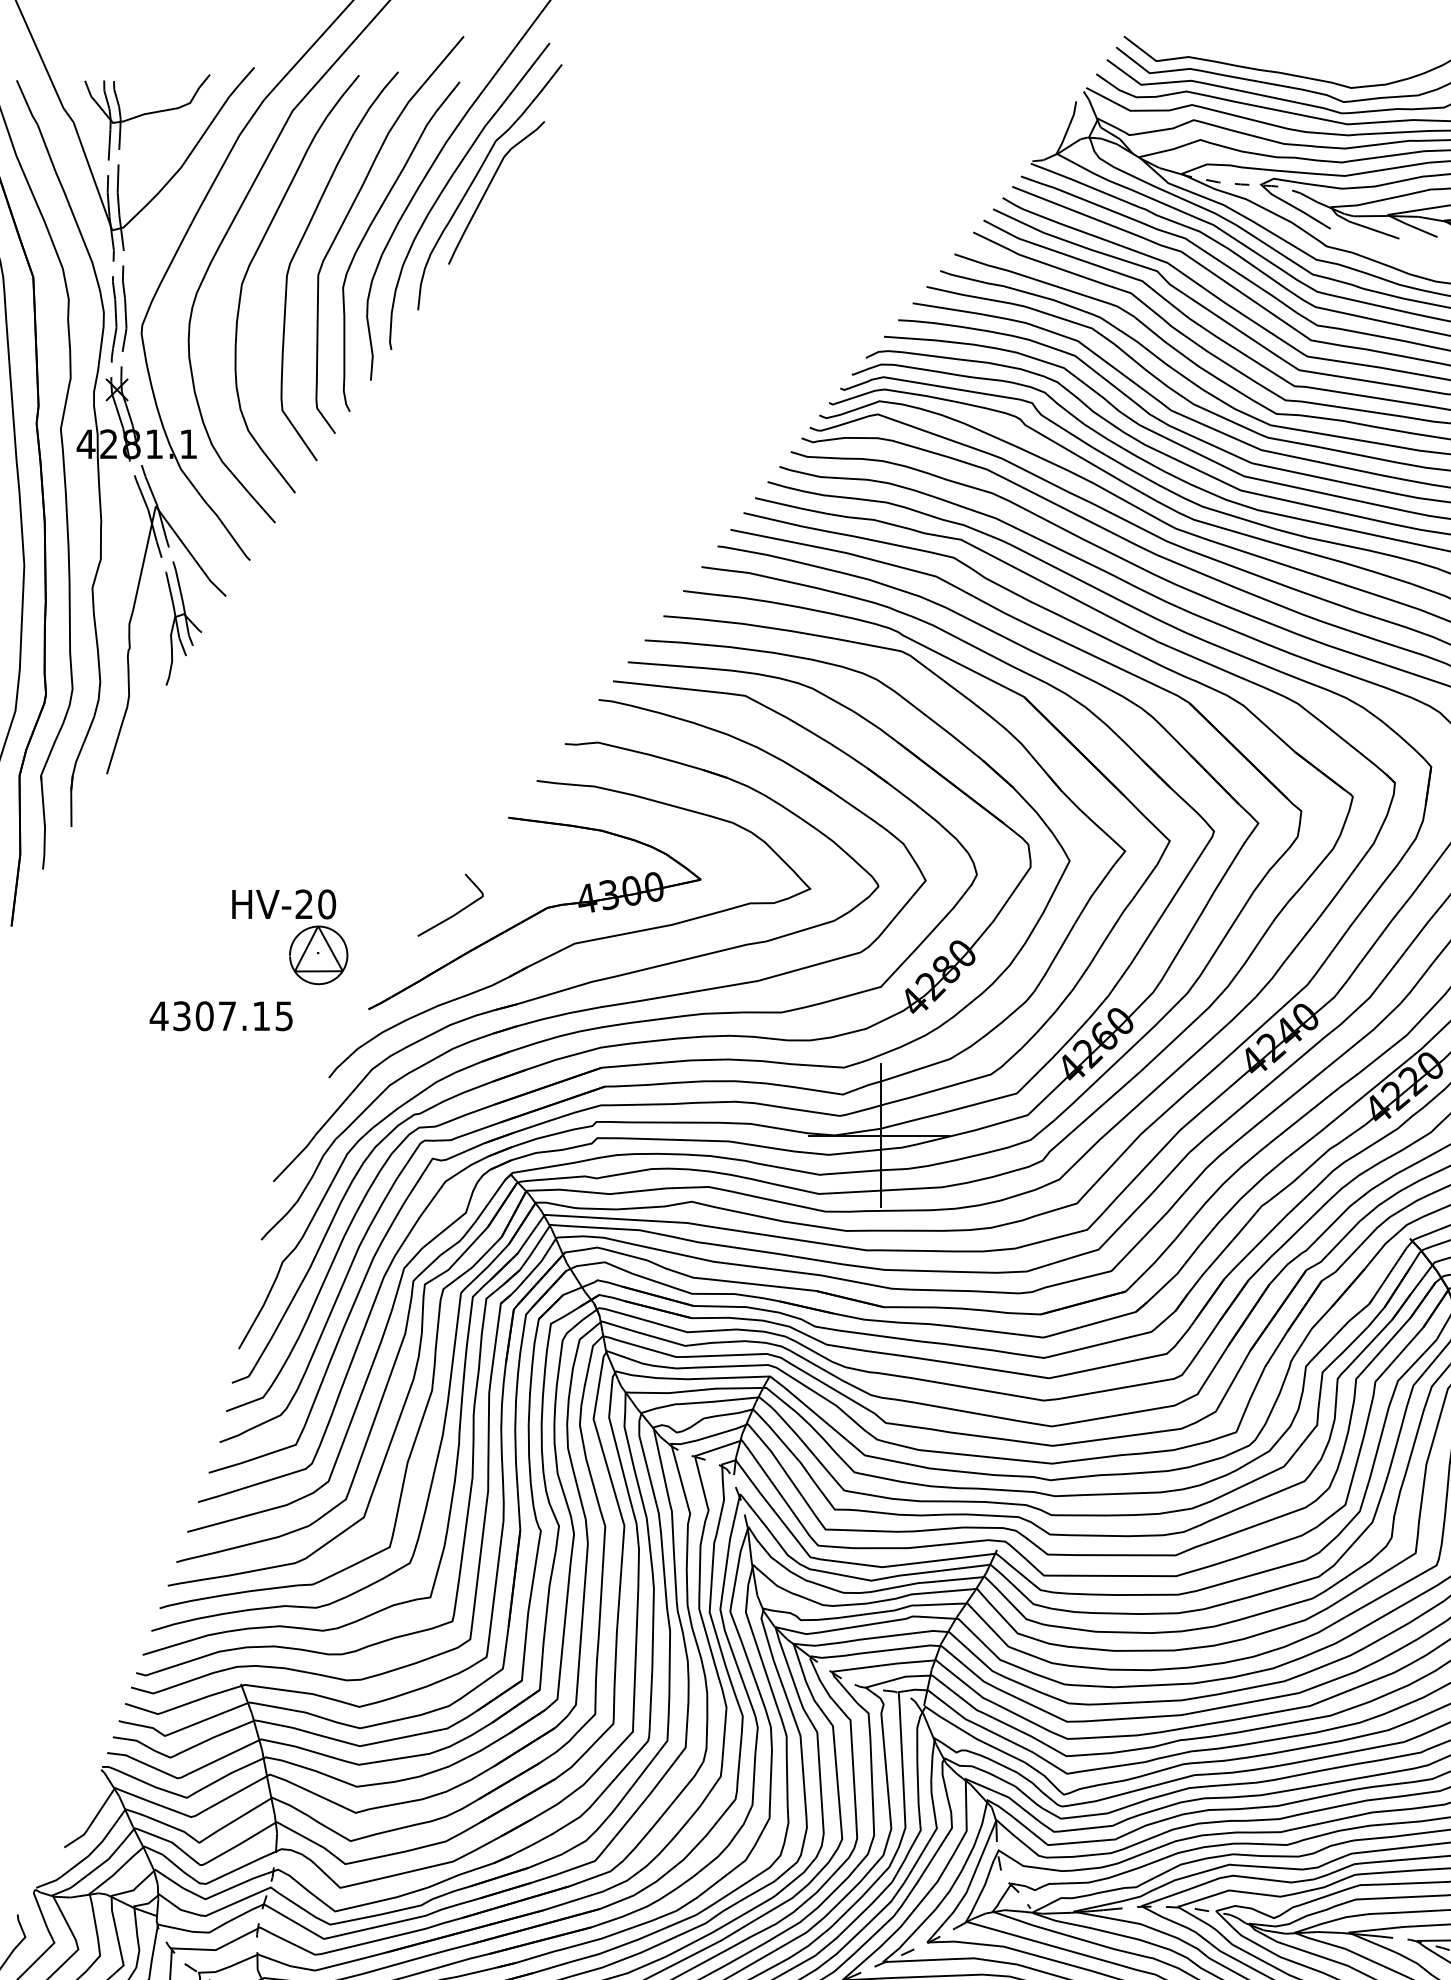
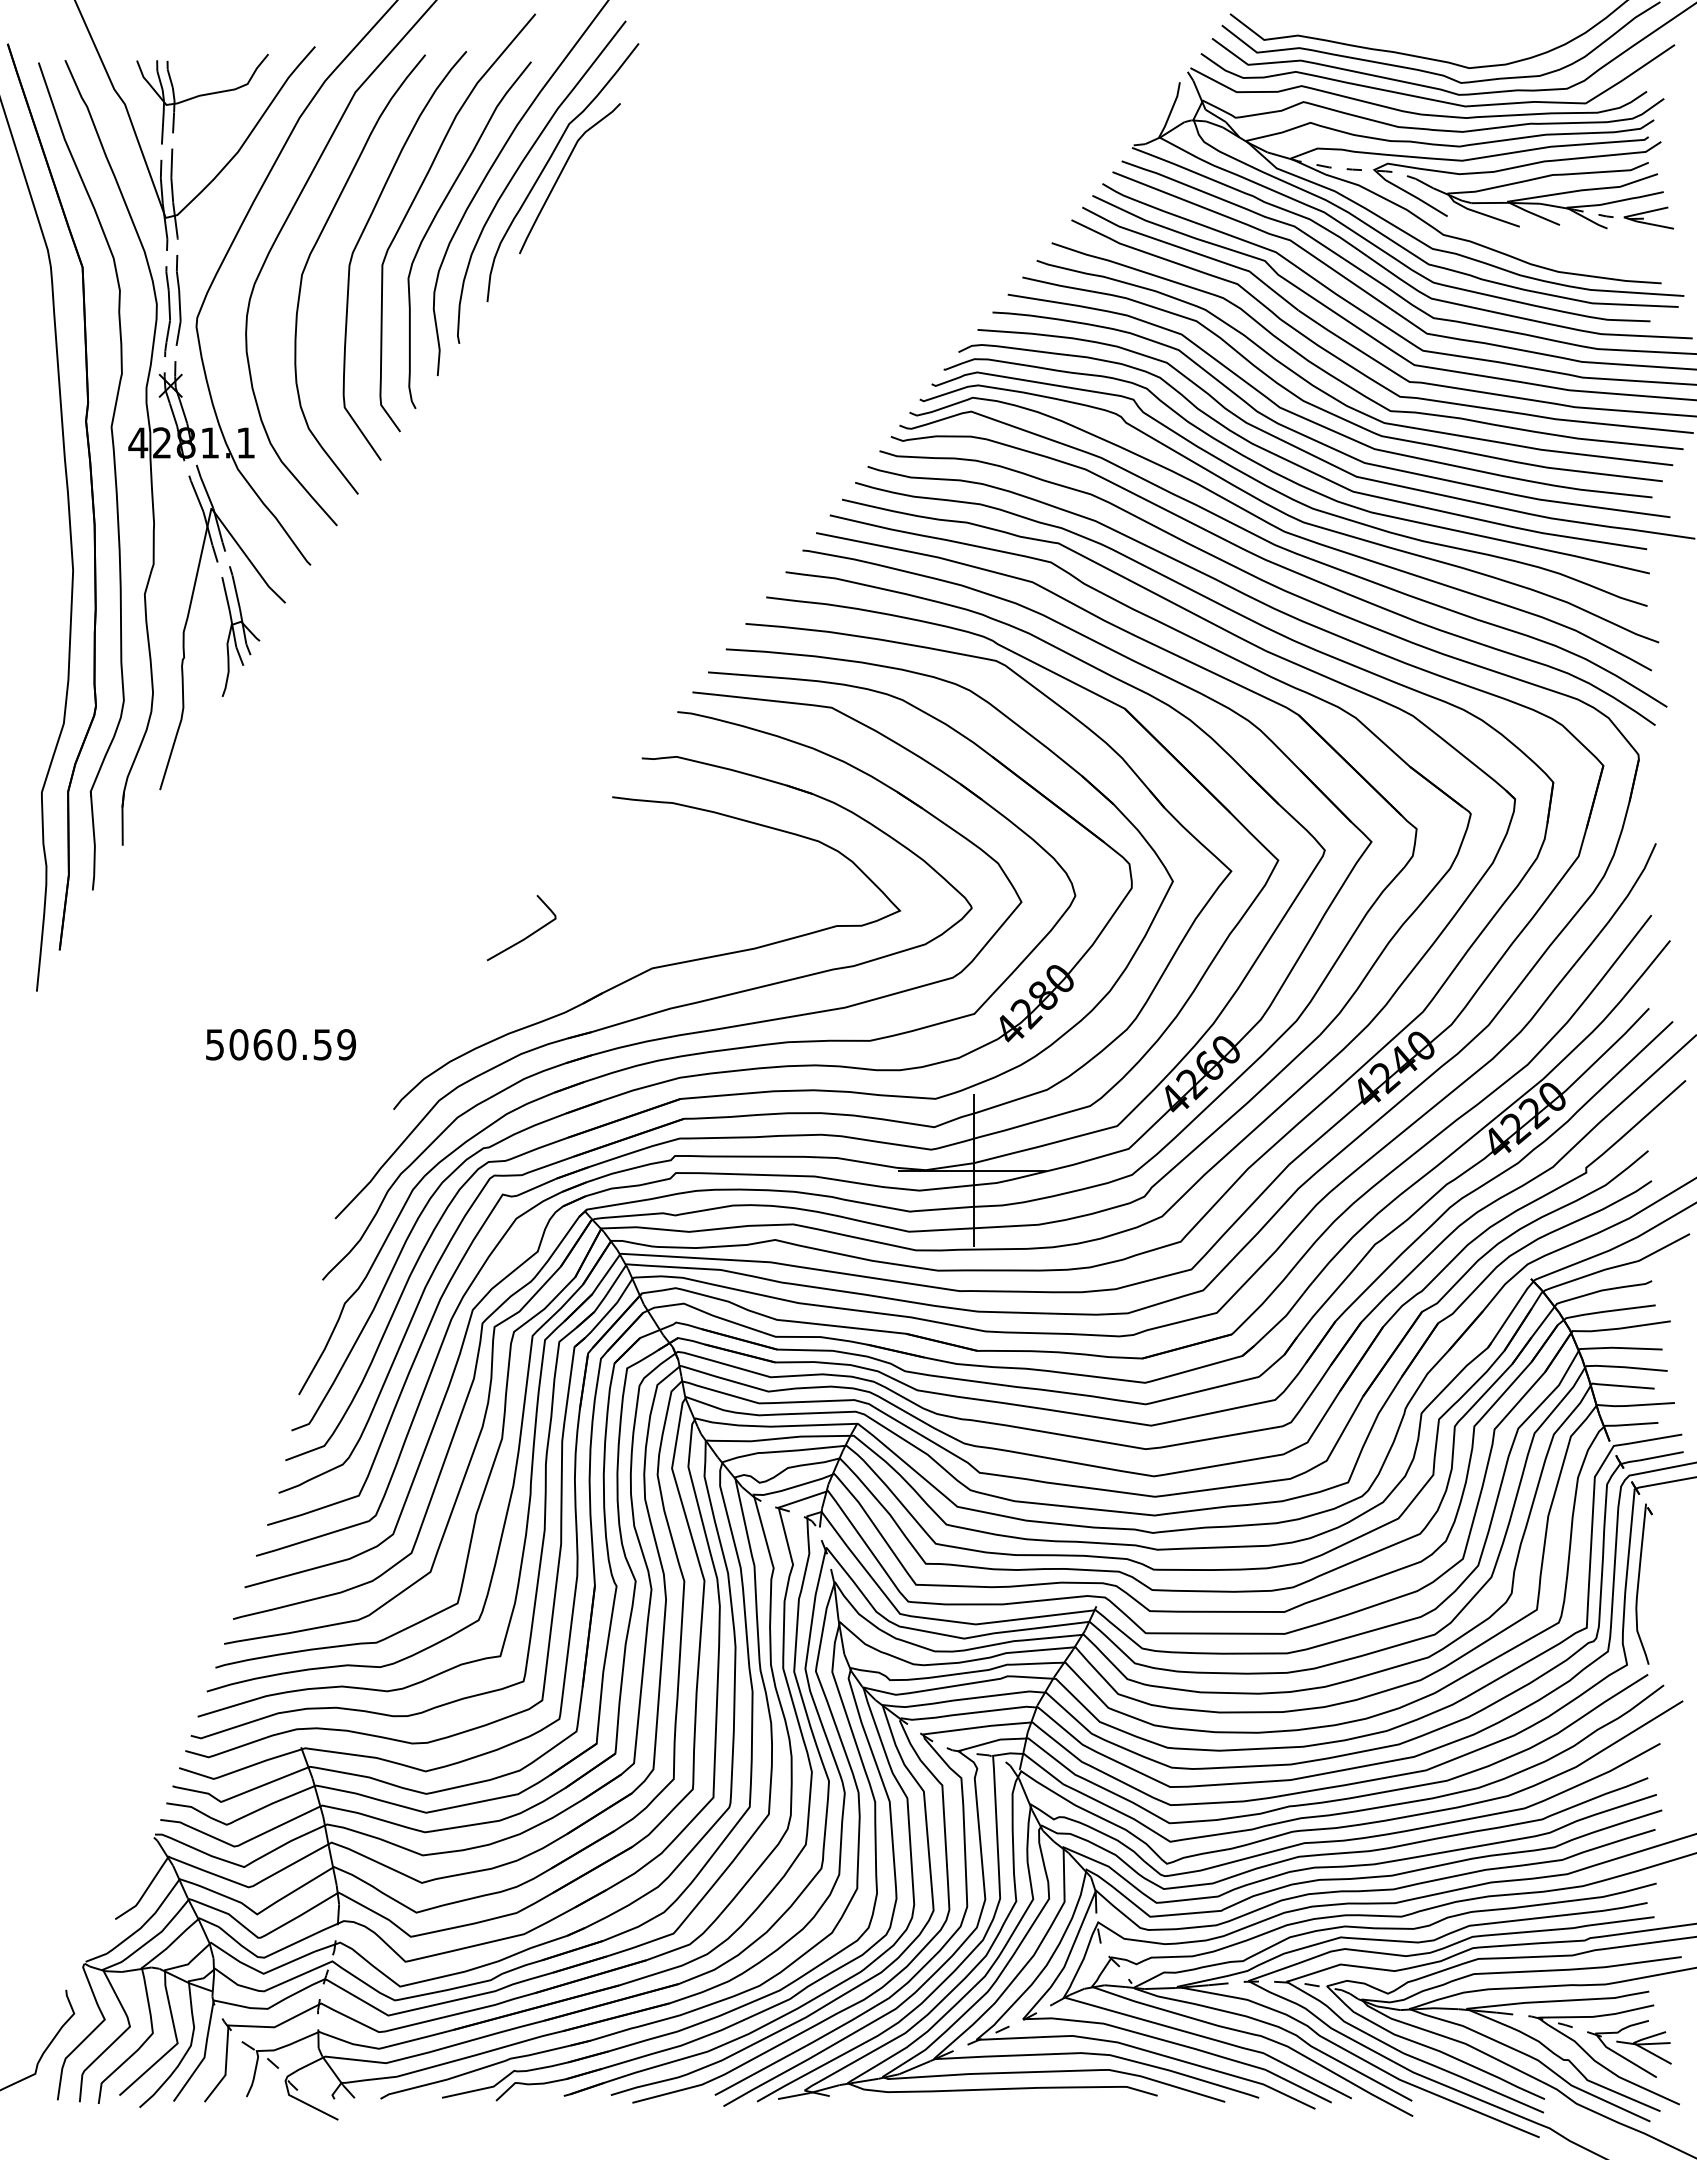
part: (535, 913) -> (610, 936), removed
part: (289, 937) -> (352, 961), removed
text: (221, 1015) -> (280, 1044), 4307.15 -> 5060.59

